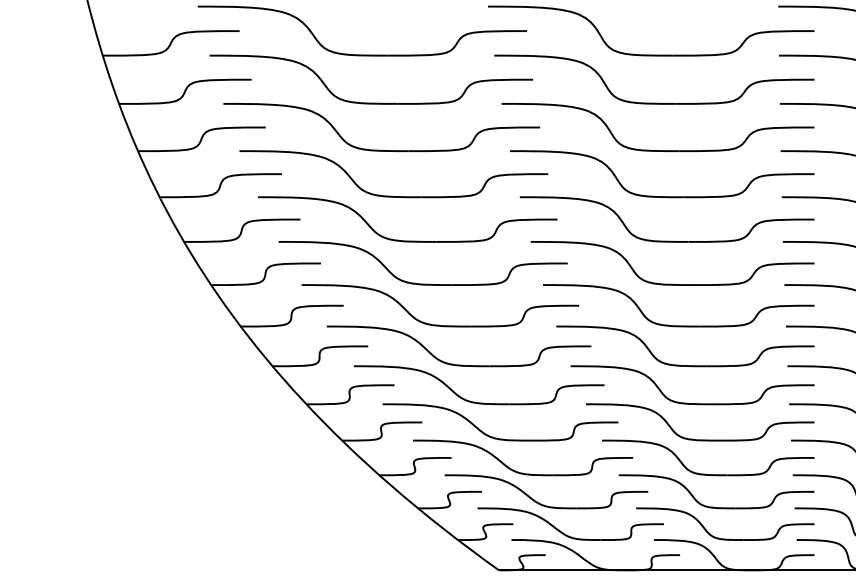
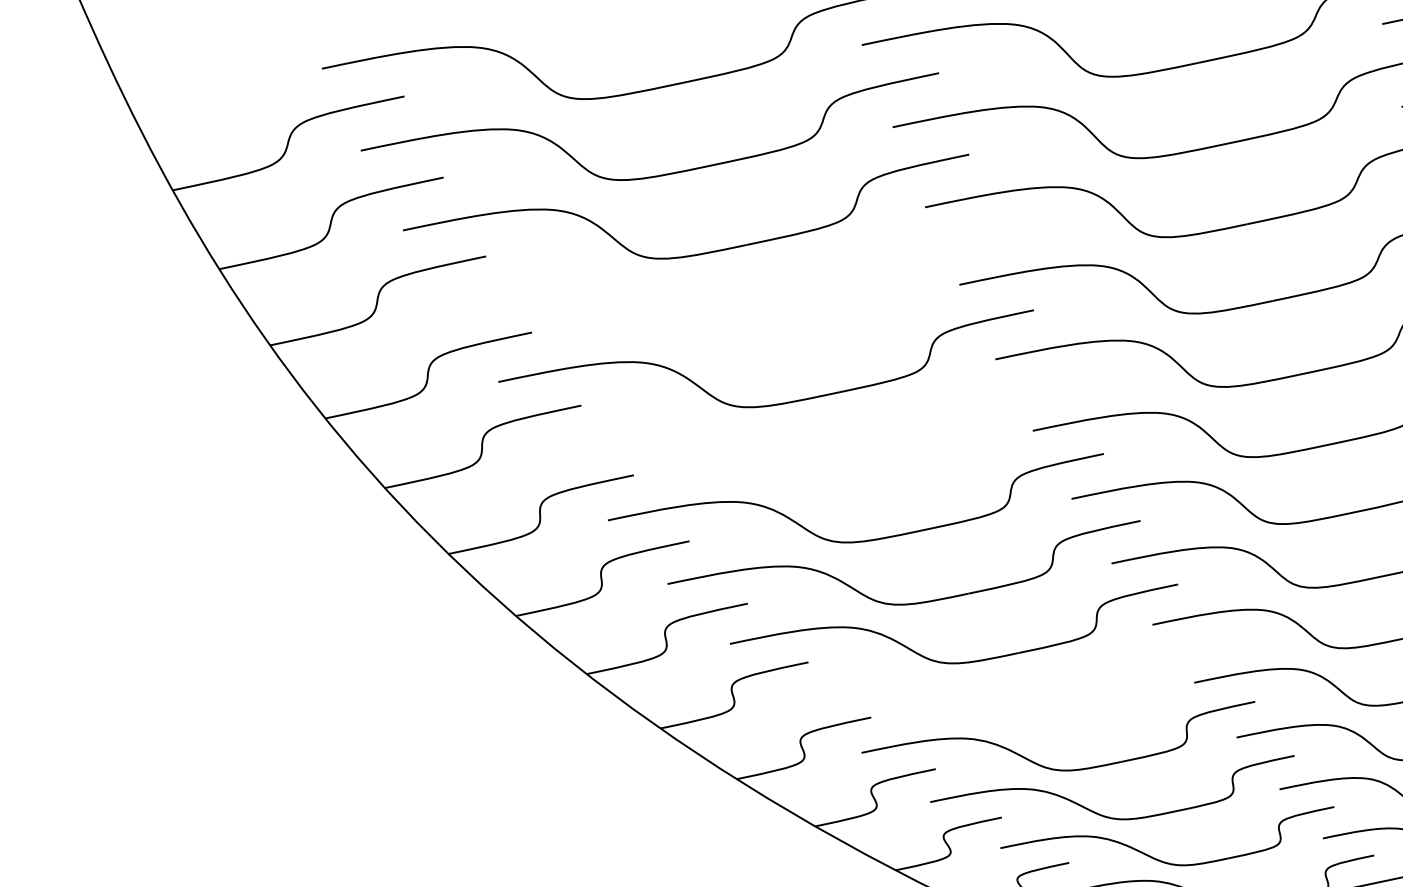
part: (391, 195) -> (732, 329), removed
part: (422, 283) -> (820, 472), removed
part: (496, 437) -> (1007, 716), removed

